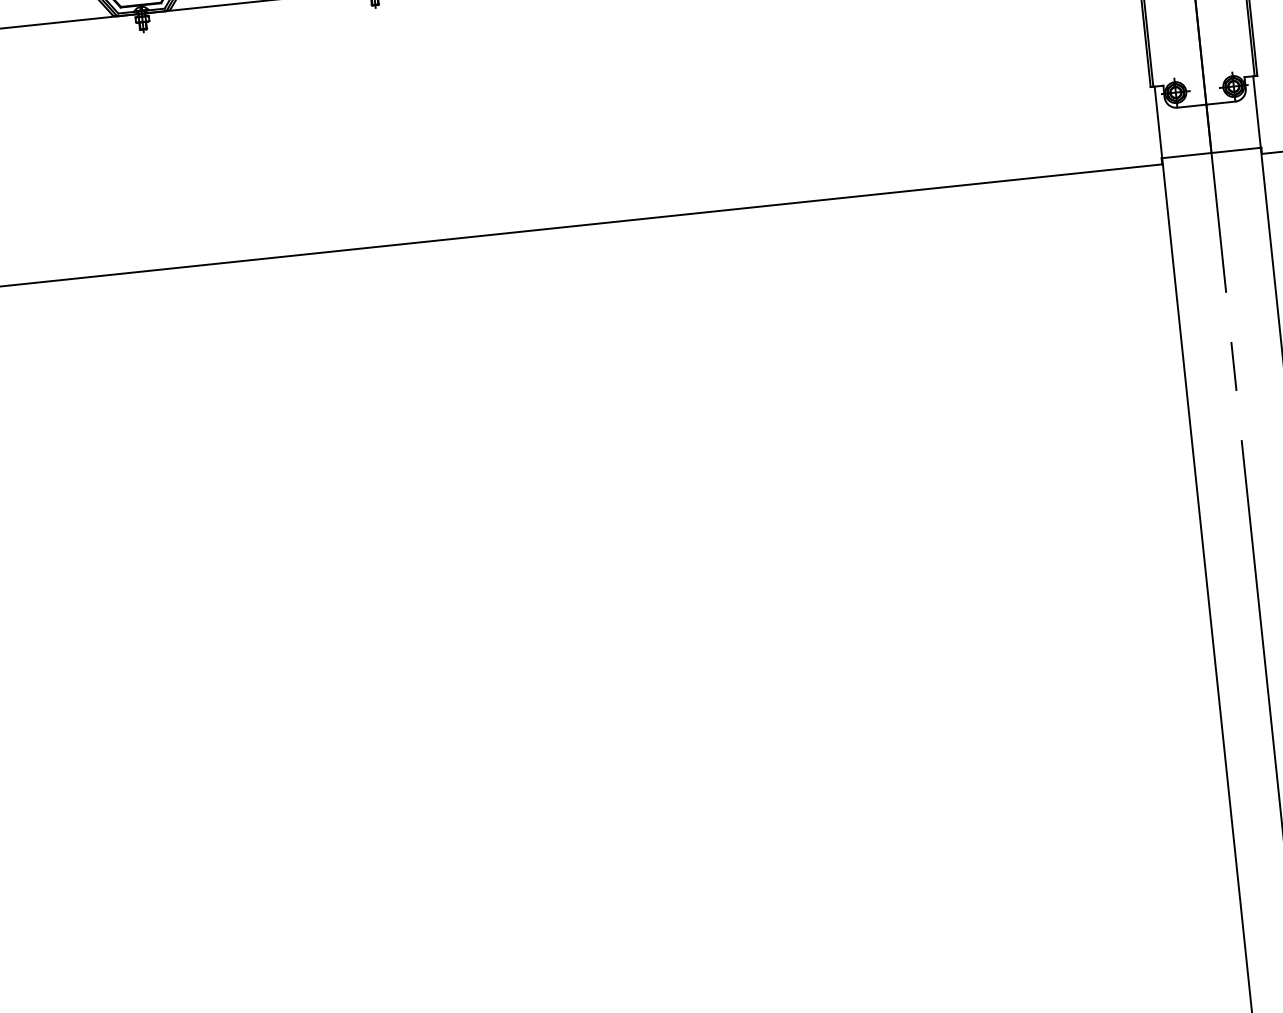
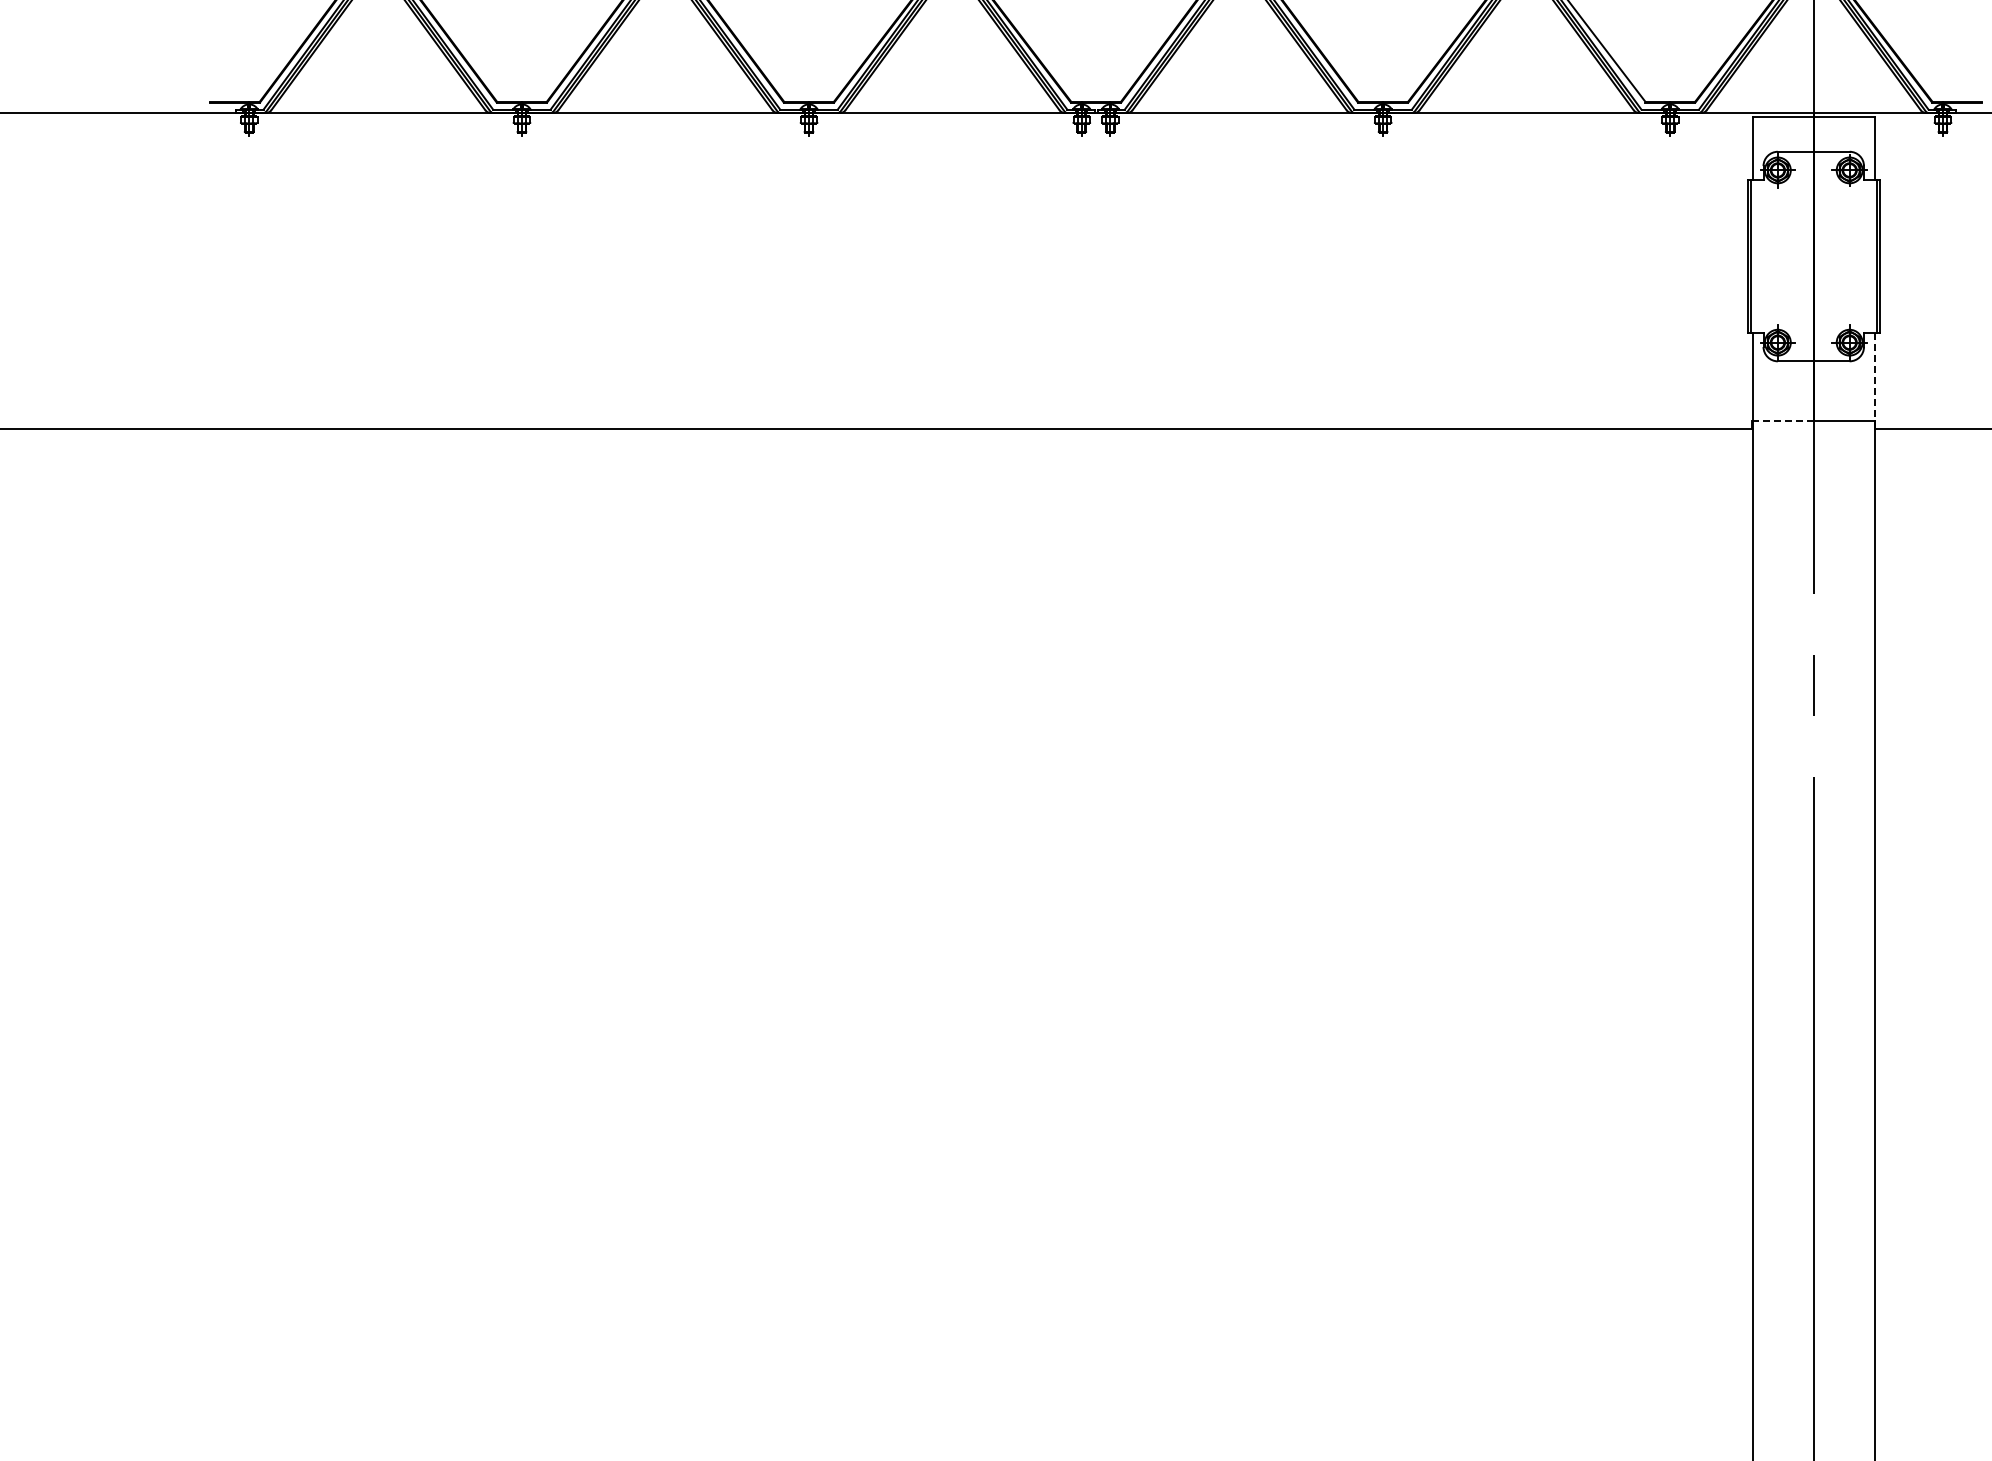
line: (1256, 112) -> (1874, 377), solid -> dashed
line: (1186, 155) -> (1782, 421), solid -> dashed

